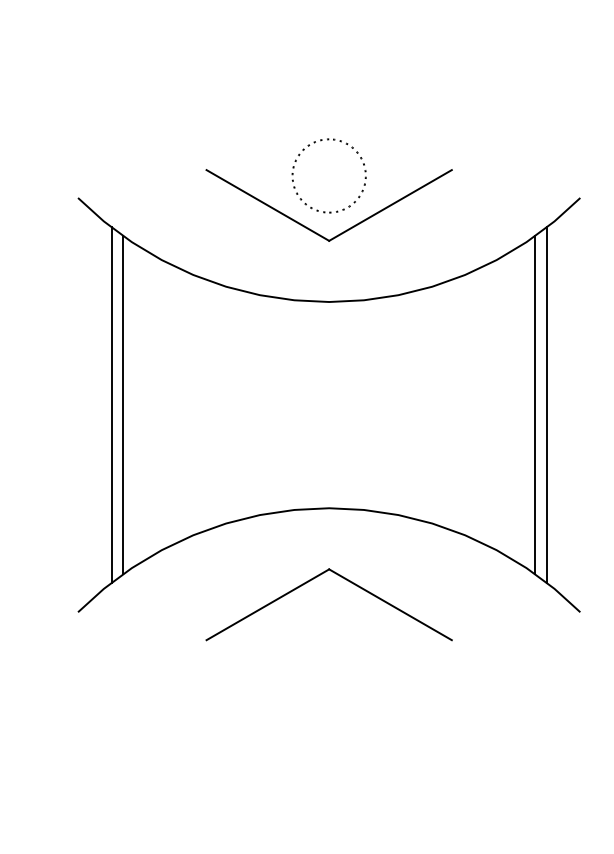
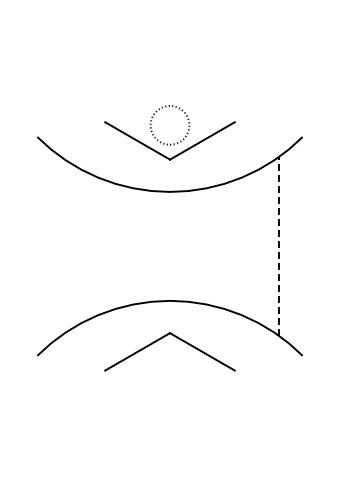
line: (534, 403) -> (278, 245), solid -> dashed
line: (112, 405) -> (55, 246), removed
line: (123, 405) -> (61, 246), removed
line: (545, 405) -> (284, 246), removed

